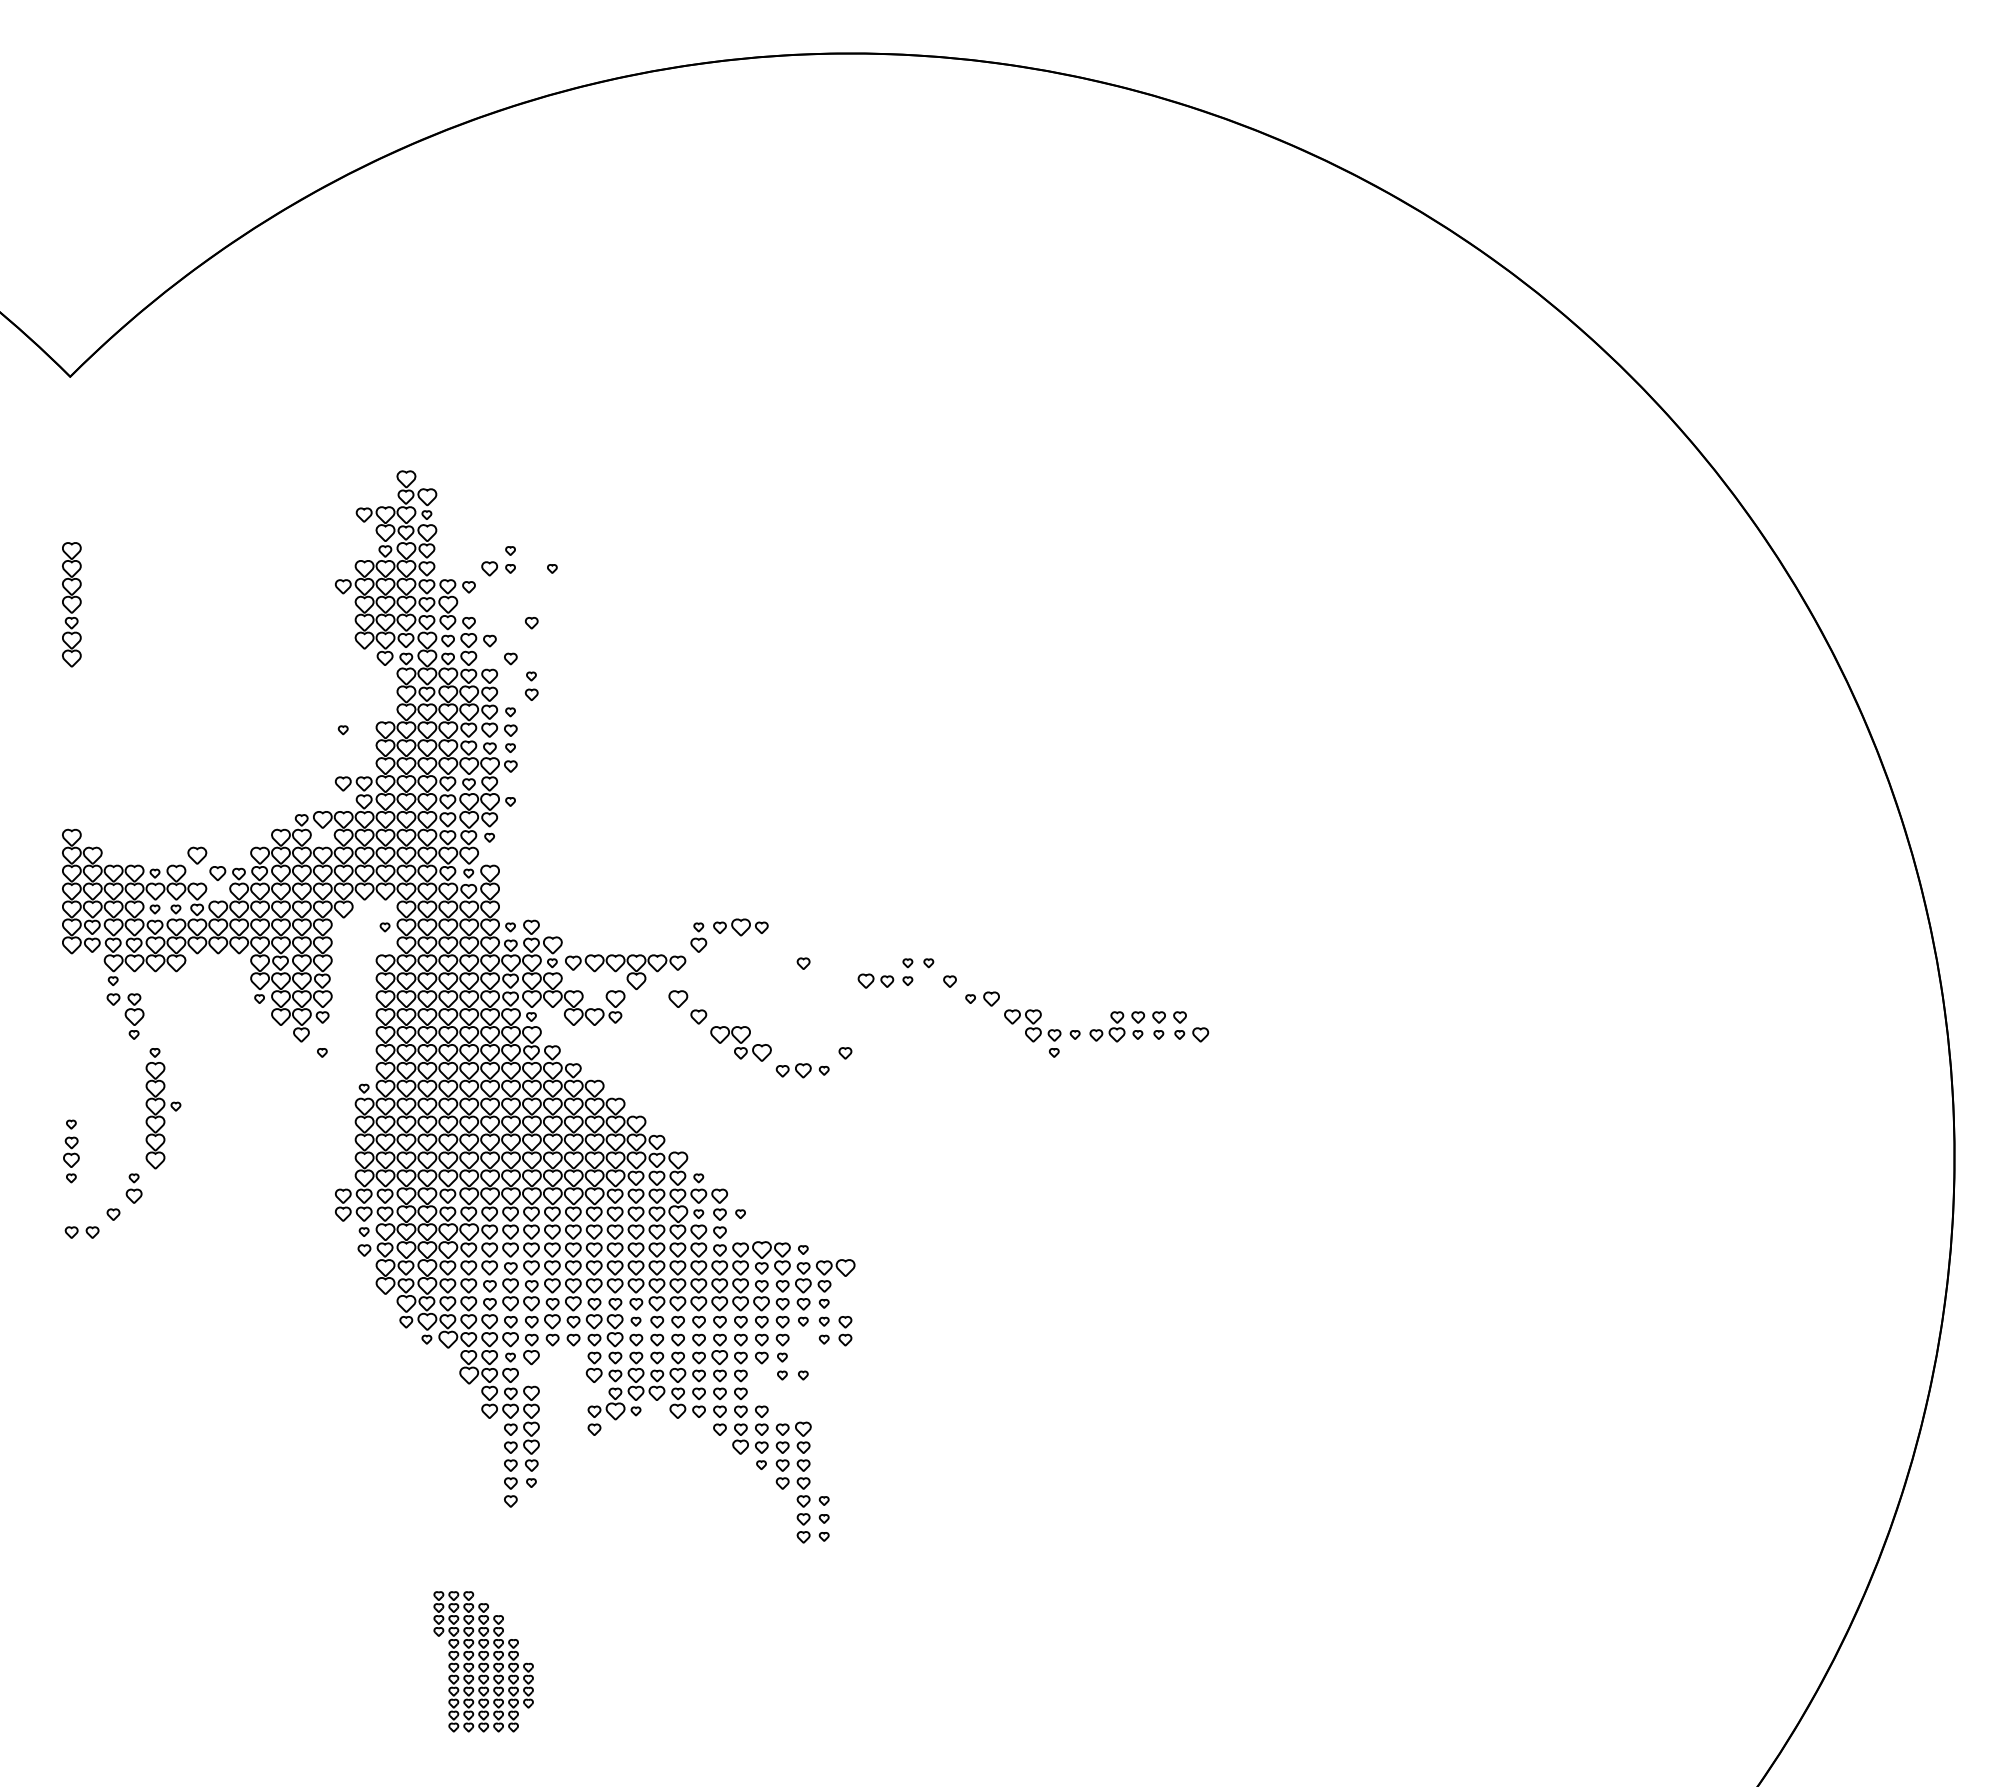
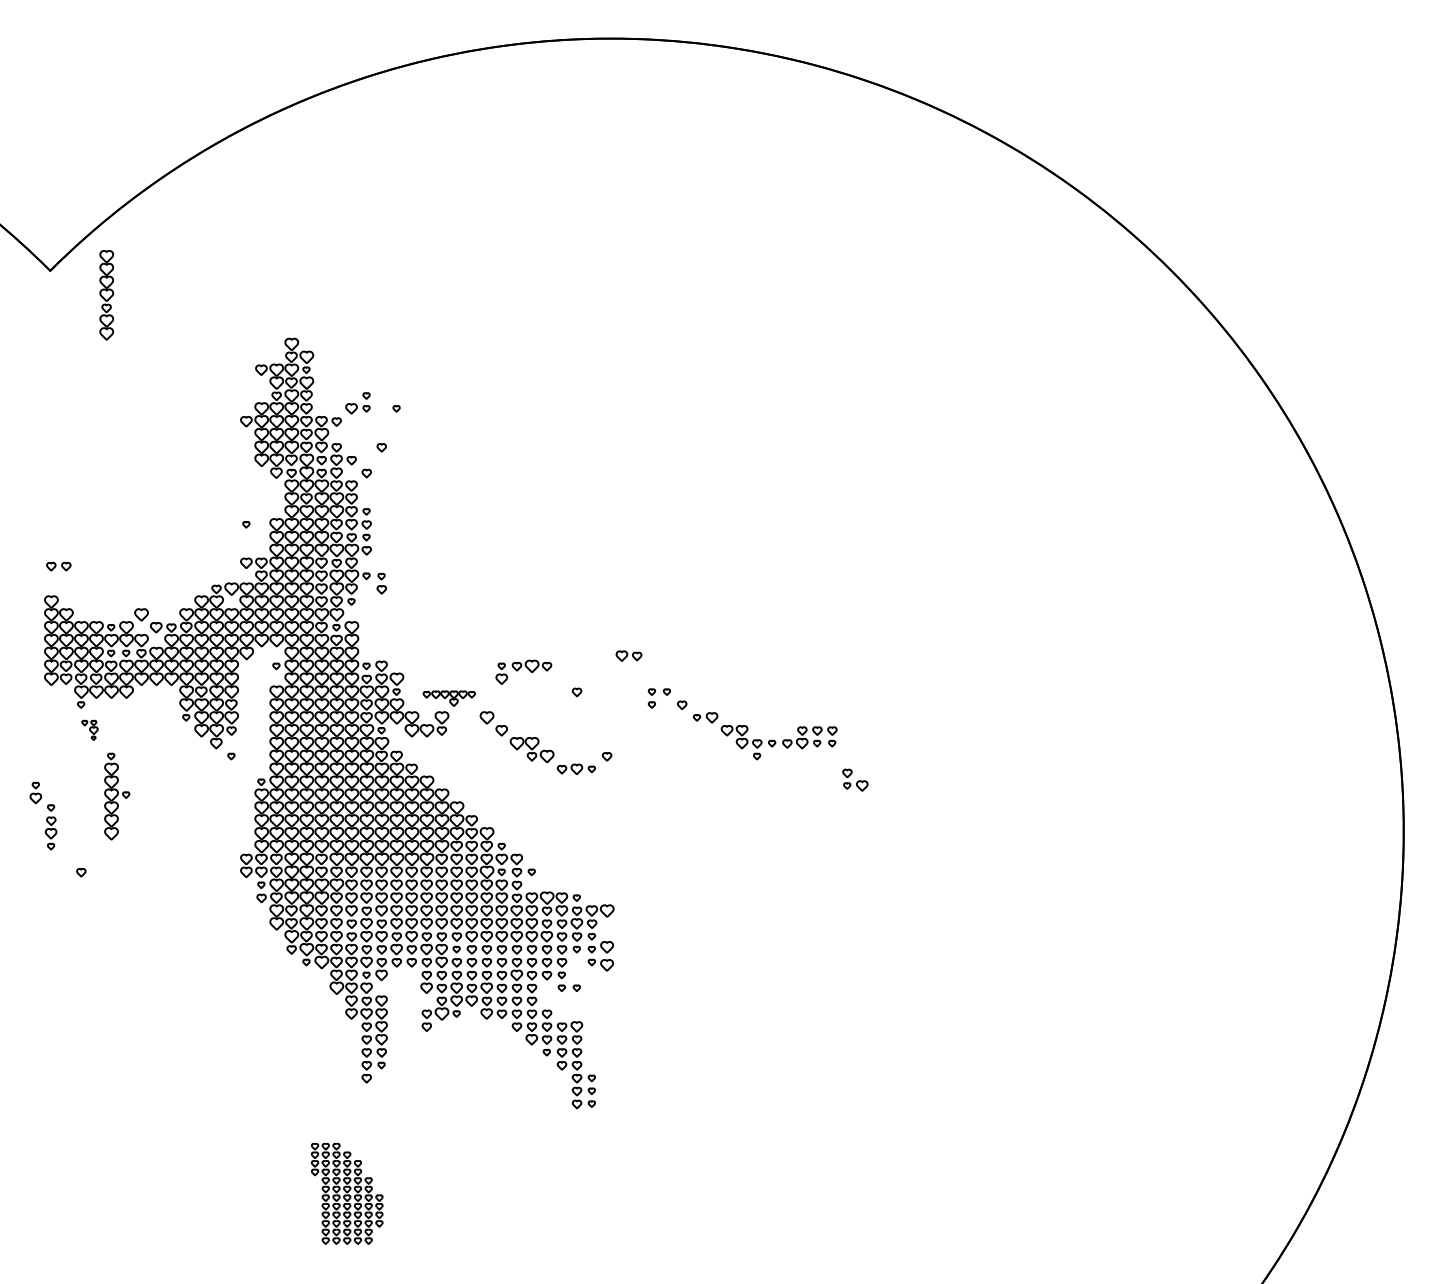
part: (71, 604) -> (106, 295), moved
part: (531, 685) -> (381, 583), moved
part: (625, 972) -> (449, 698), size x0.6
part: (875, 980) -> (628, 655), moved
part: (125, 1016) -> (89, 730), size x0.6
part: (1191, 1026) -> (855, 779), moved
part: (133, 1188) -> (35, 792), moved
part: (81, 1232) -> (58, 566), moved
part: (845, 1331) -> (607, 956), size x1.4

